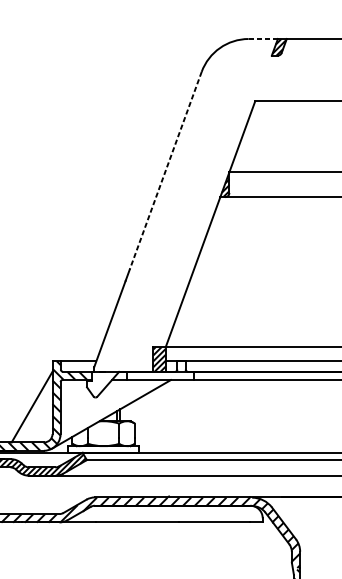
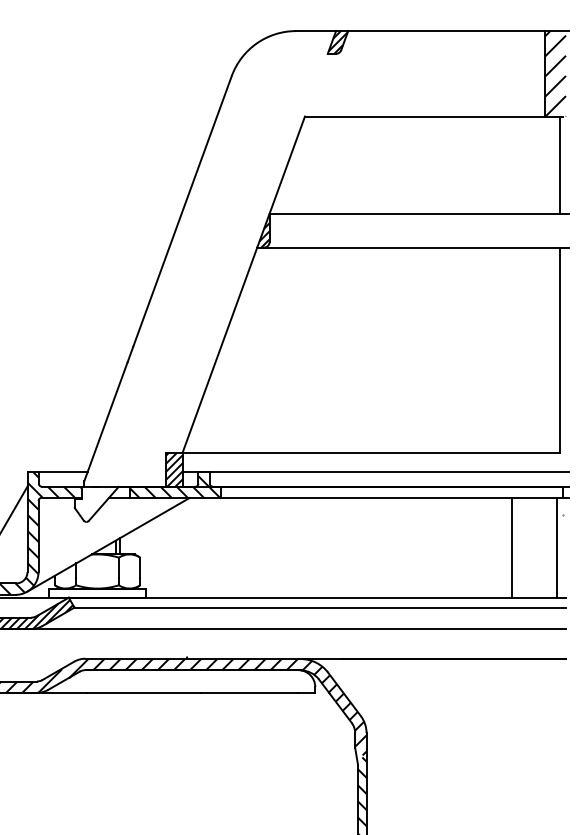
line: (263, 39) -> (316, 31), dashed -> solid
line: (165, 170) -> (182, 211), dashed -> solid
hatch: (160, 372) -> (175, 487), added

